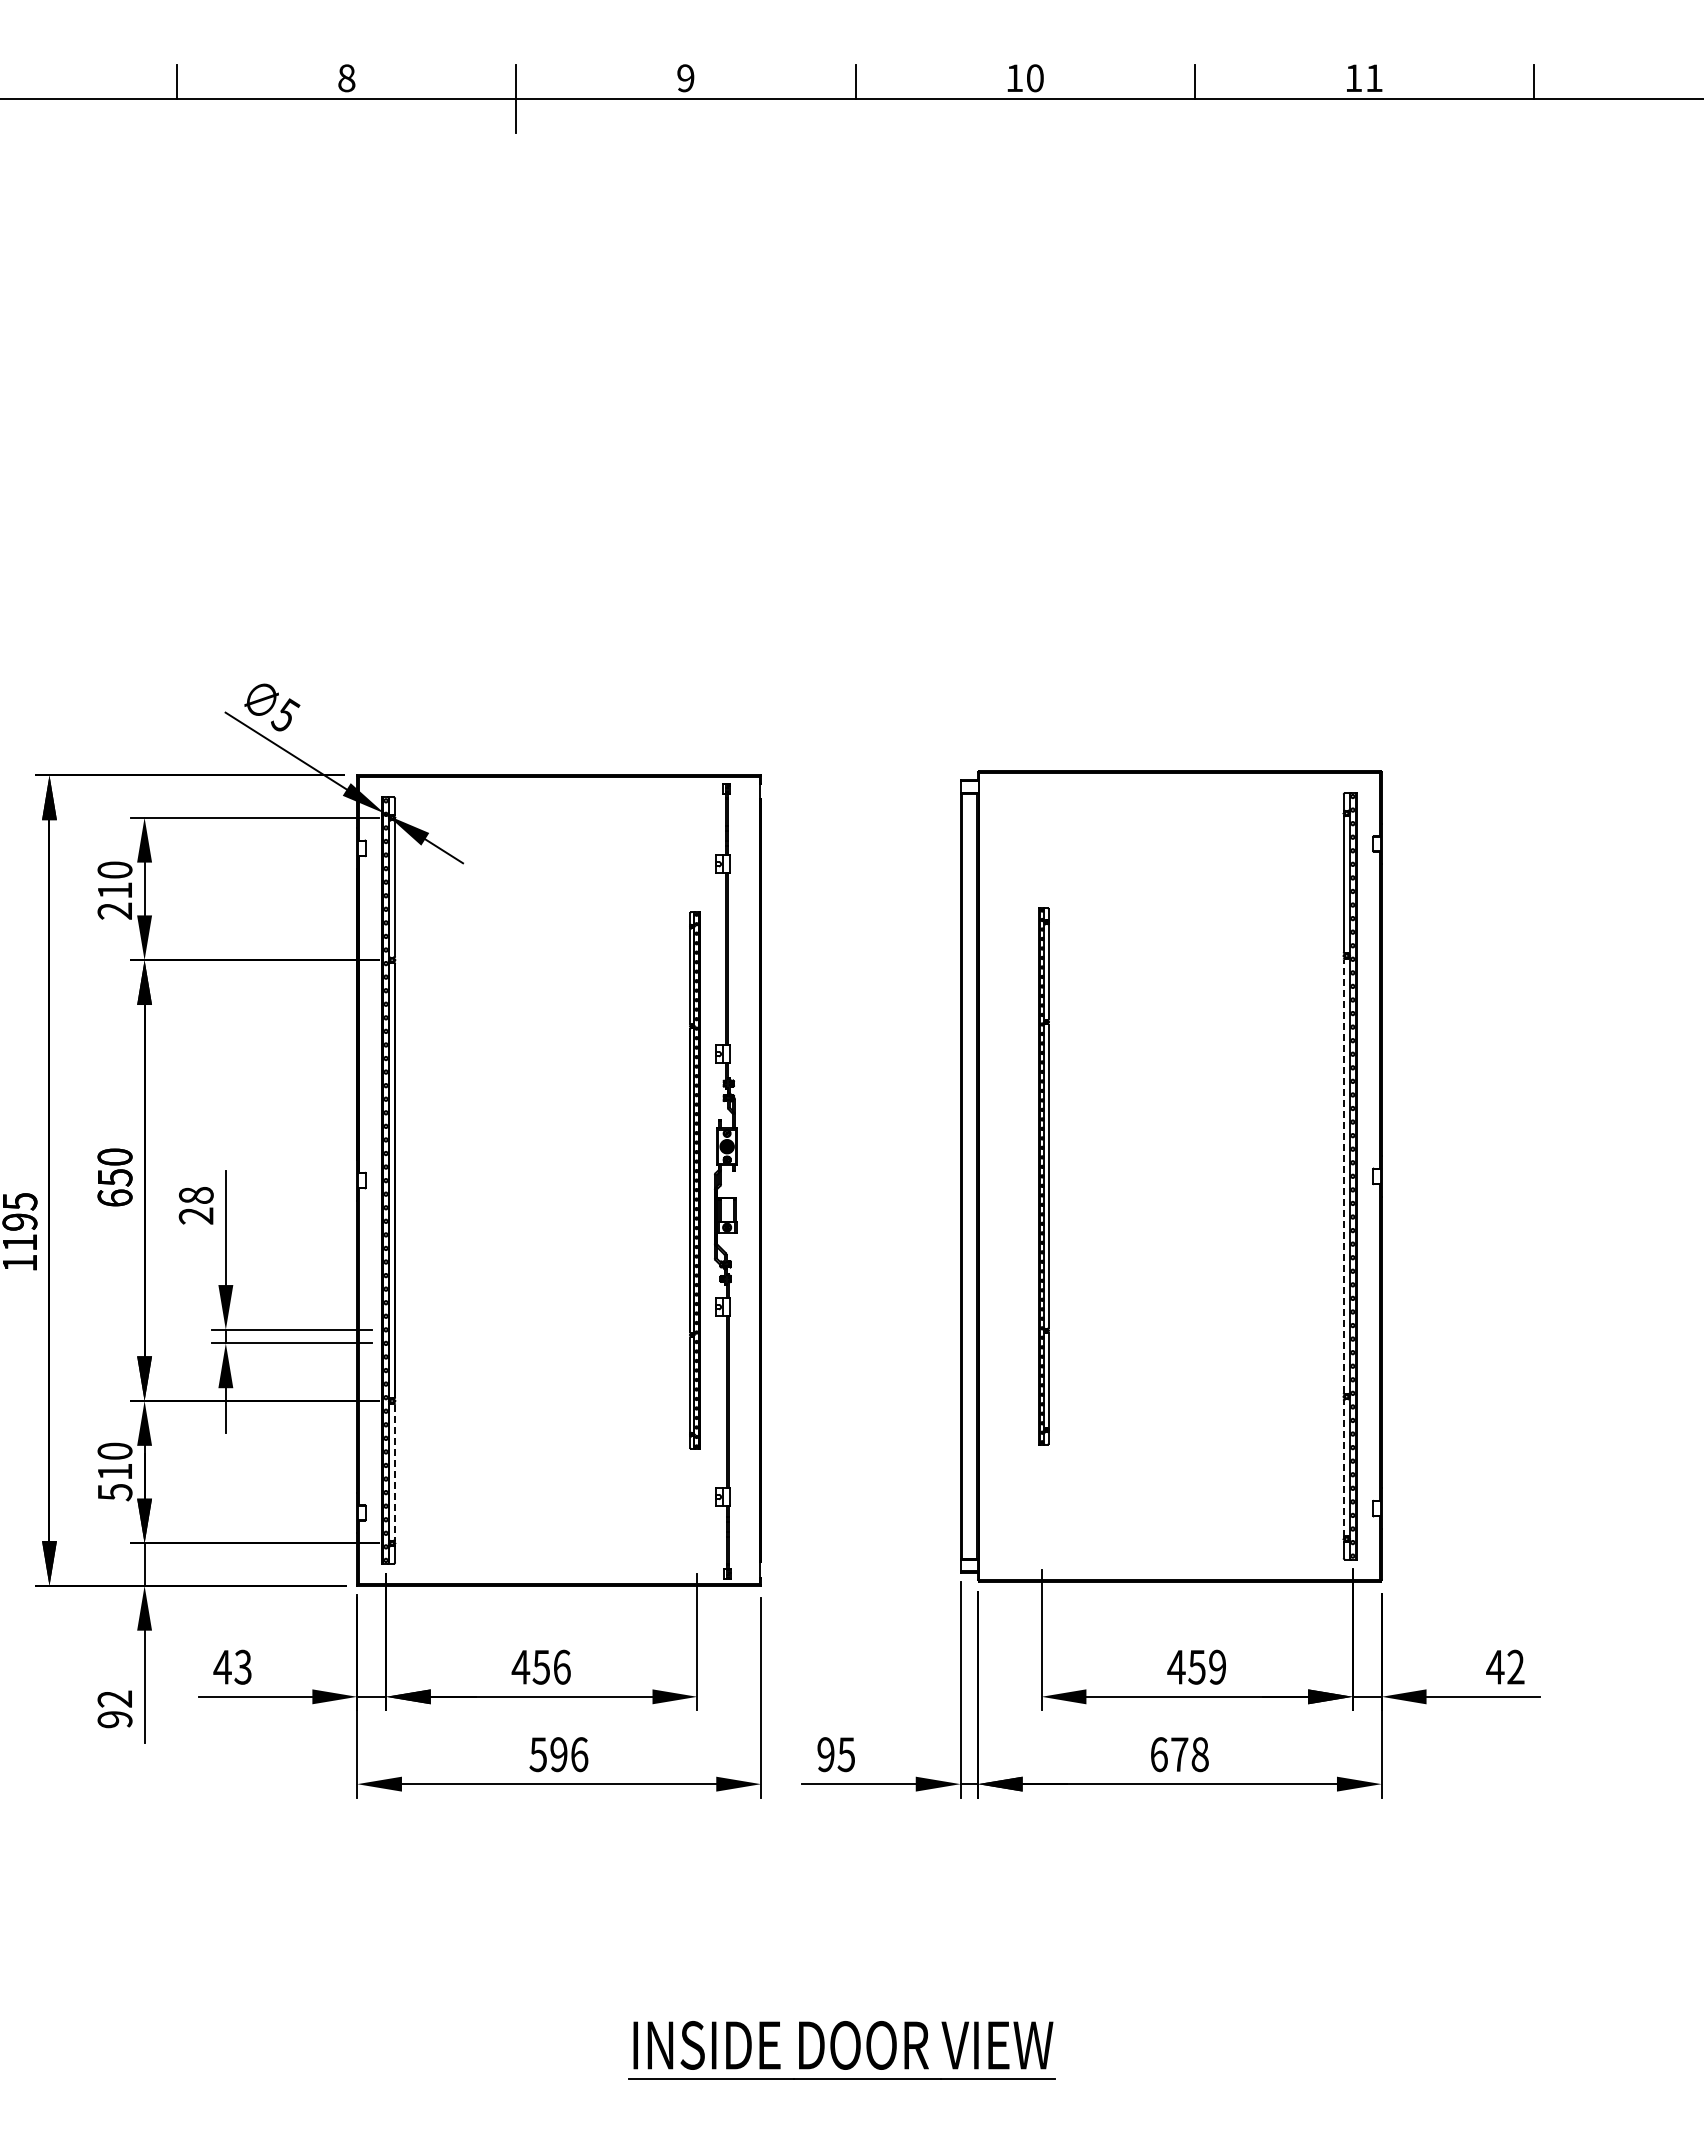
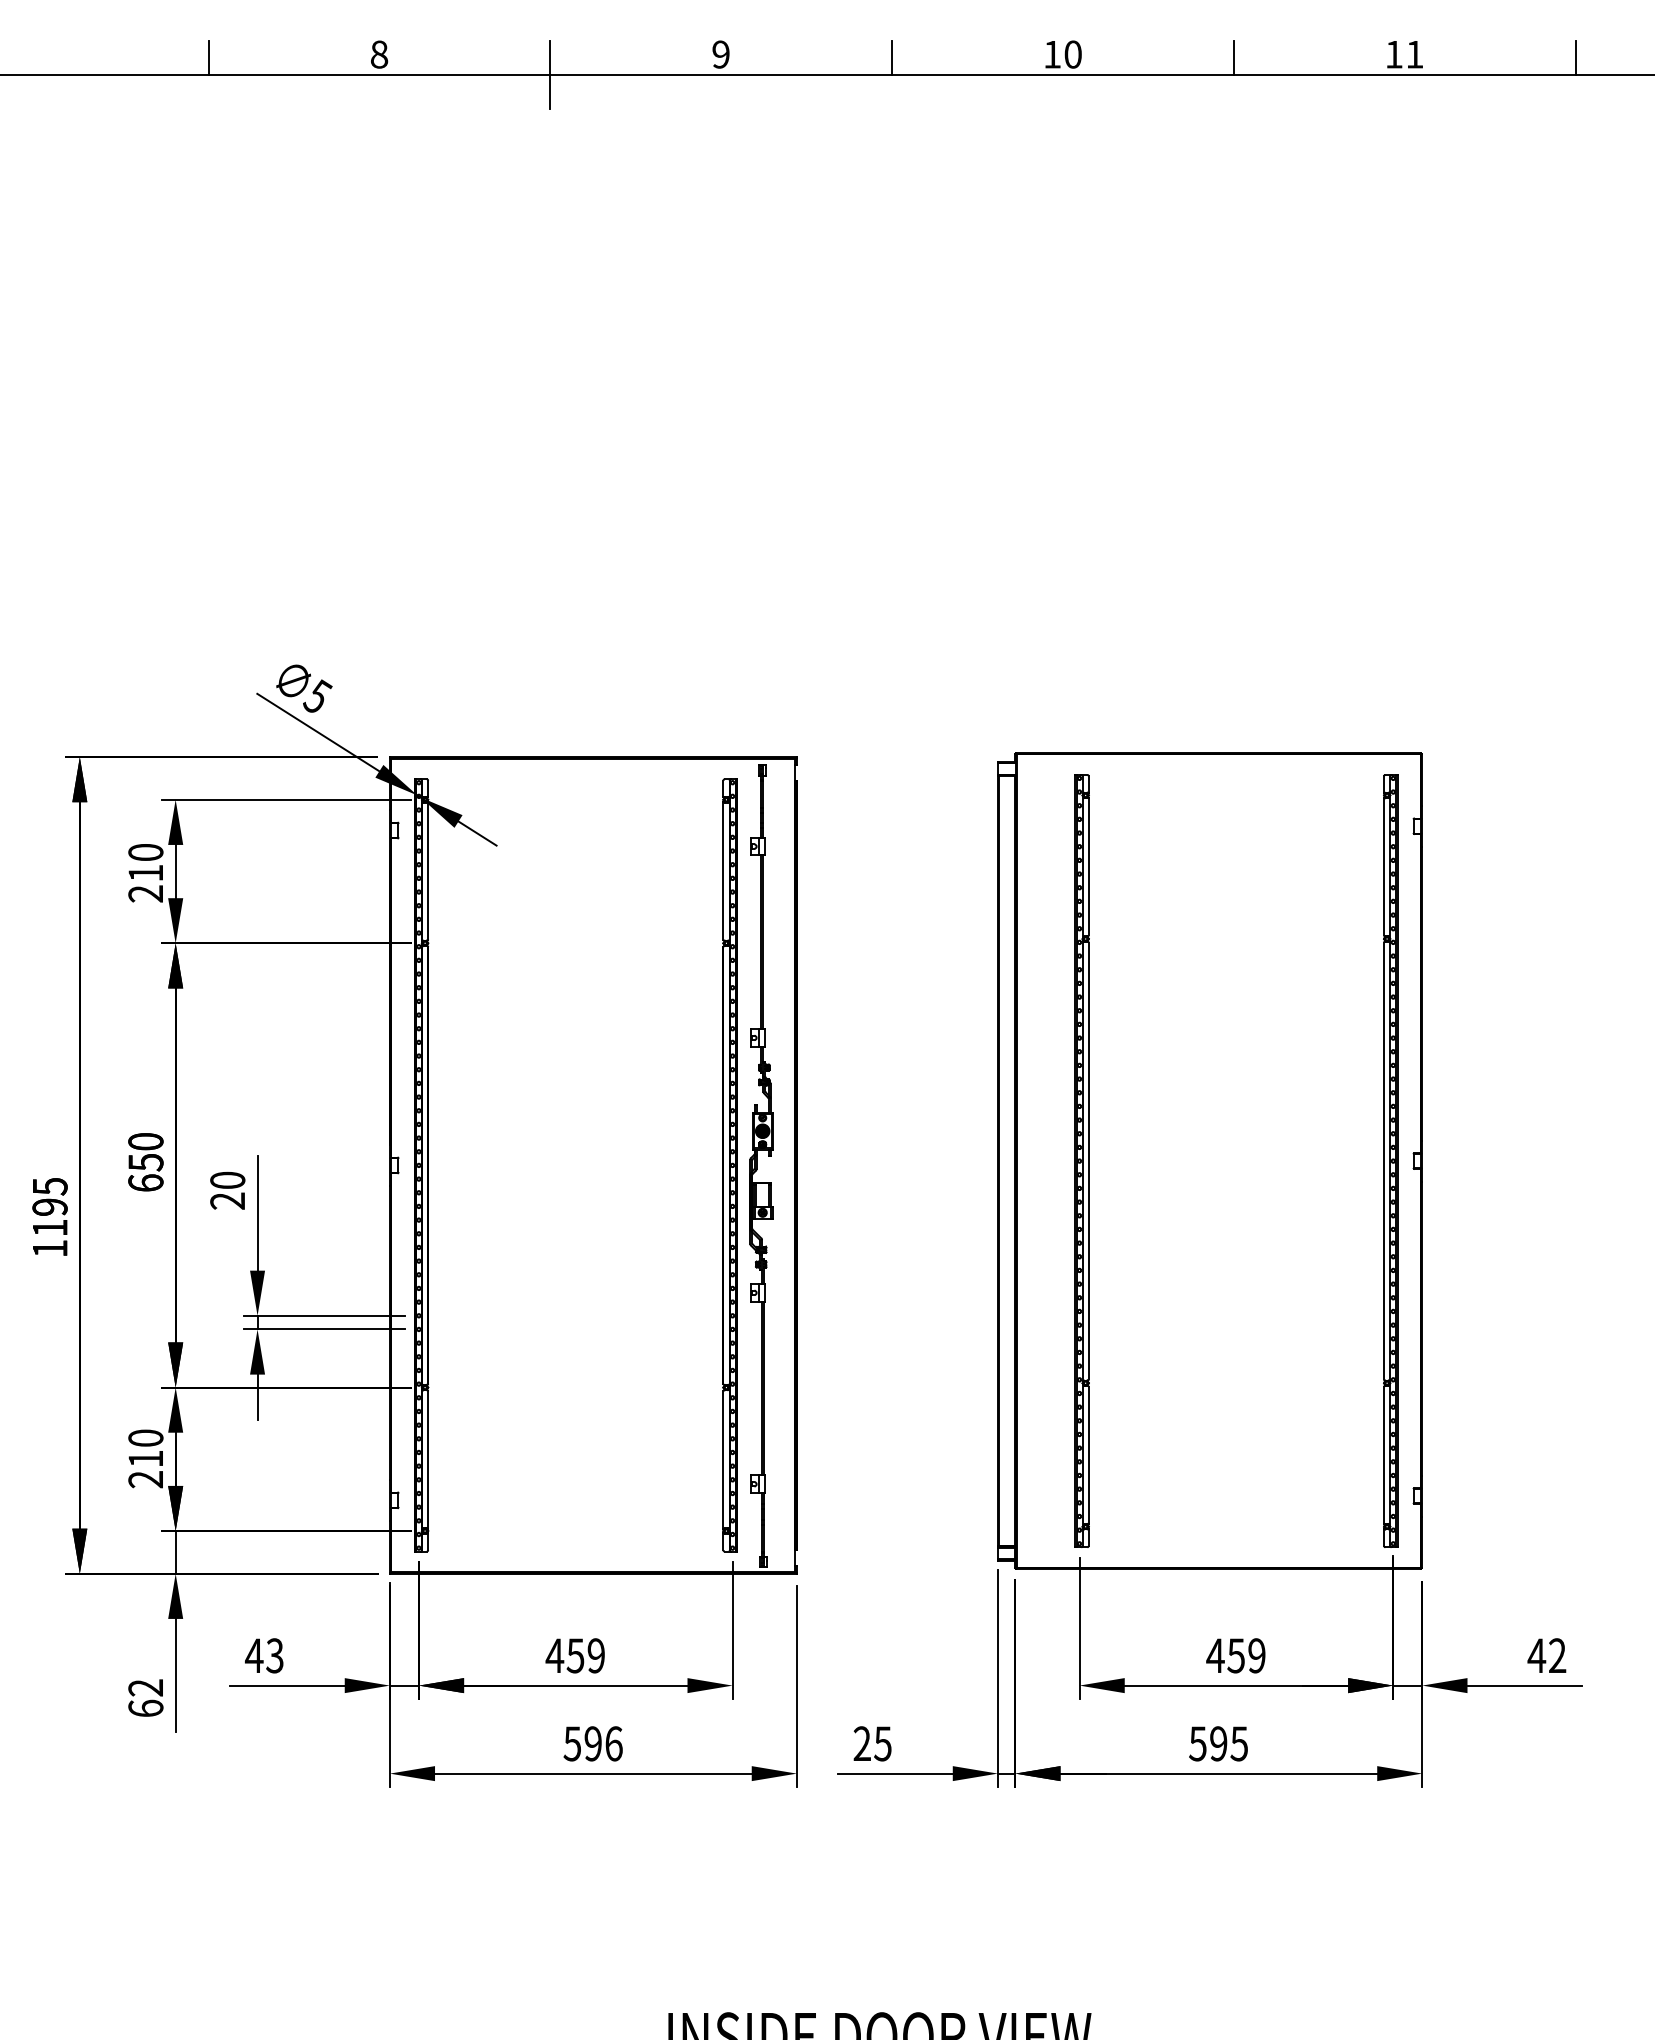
part: (1043, 1176) -> (1081, 1161), size x1.43
line: (1343, 1176) -> (1383, 1161), dashed -> solid
part: (694, 1180) -> (729, 1165), size x1.43
text: (195, 1195) -> (226, 1180), 28 -> 20
line: (1343, 1468) -> (1383, 1455), dashed -> solid
line: (395, 1473) -> (428, 1460), dashed -> solid
text: (114, 1492) -> (145, 1479), 510 -> 210
text: (561, 1666) -> (595, 1655), 456 -> 459
text: (114, 1719) -> (145, 1708), 92 -> 62
text: (825, 1754) -> (861, 1743), 95 -> 25
text: (1179, 1754) -> (1218, 1743), 678 -> 595

